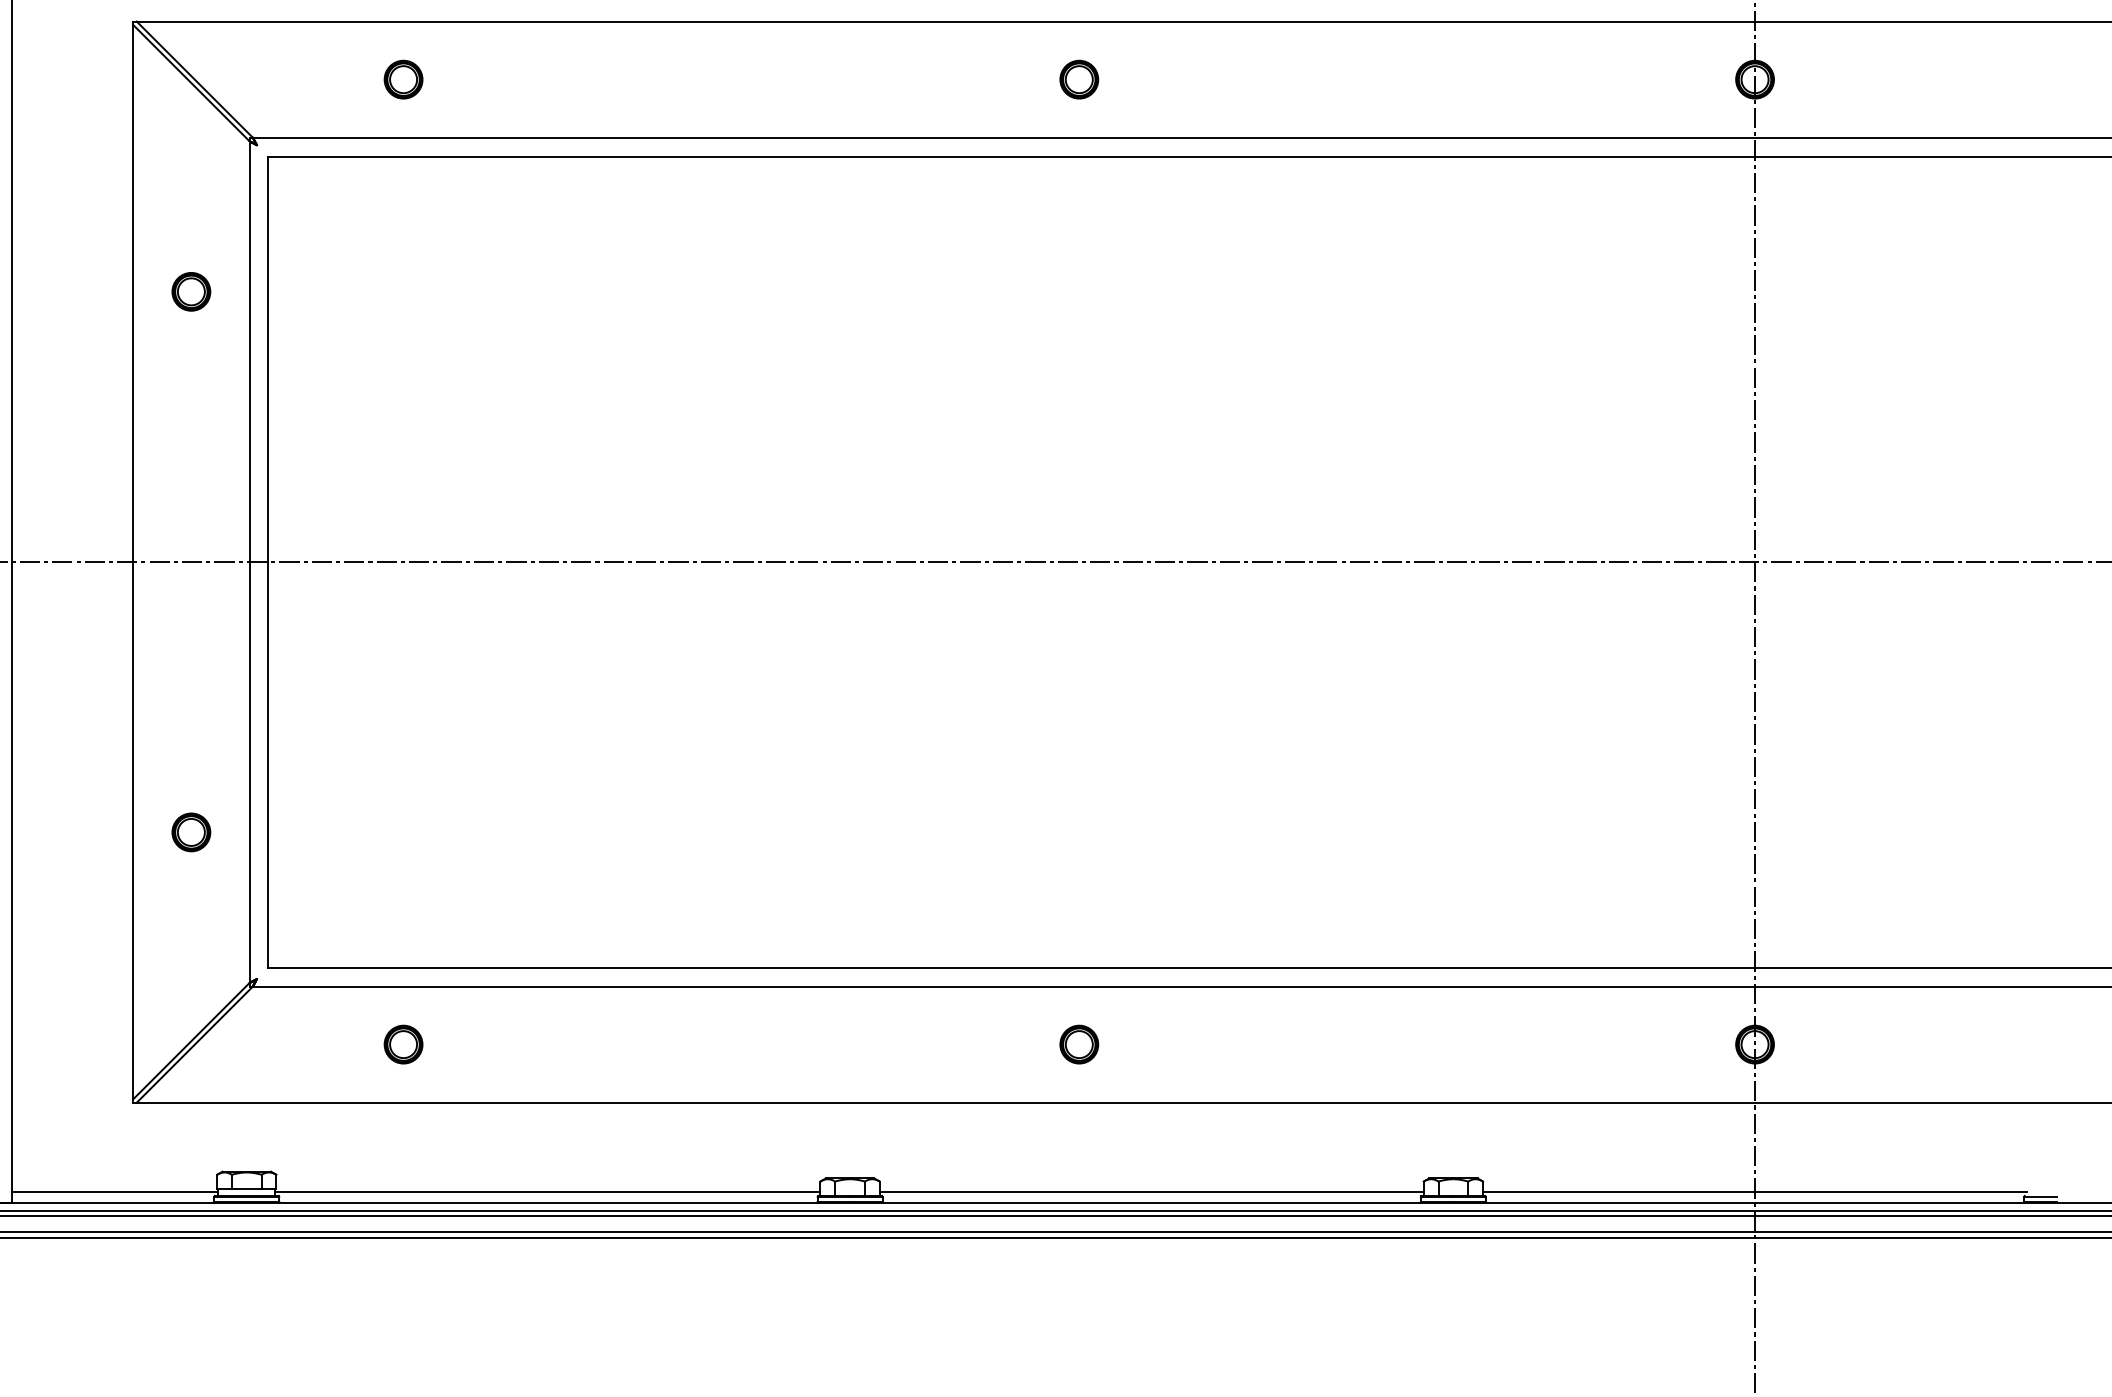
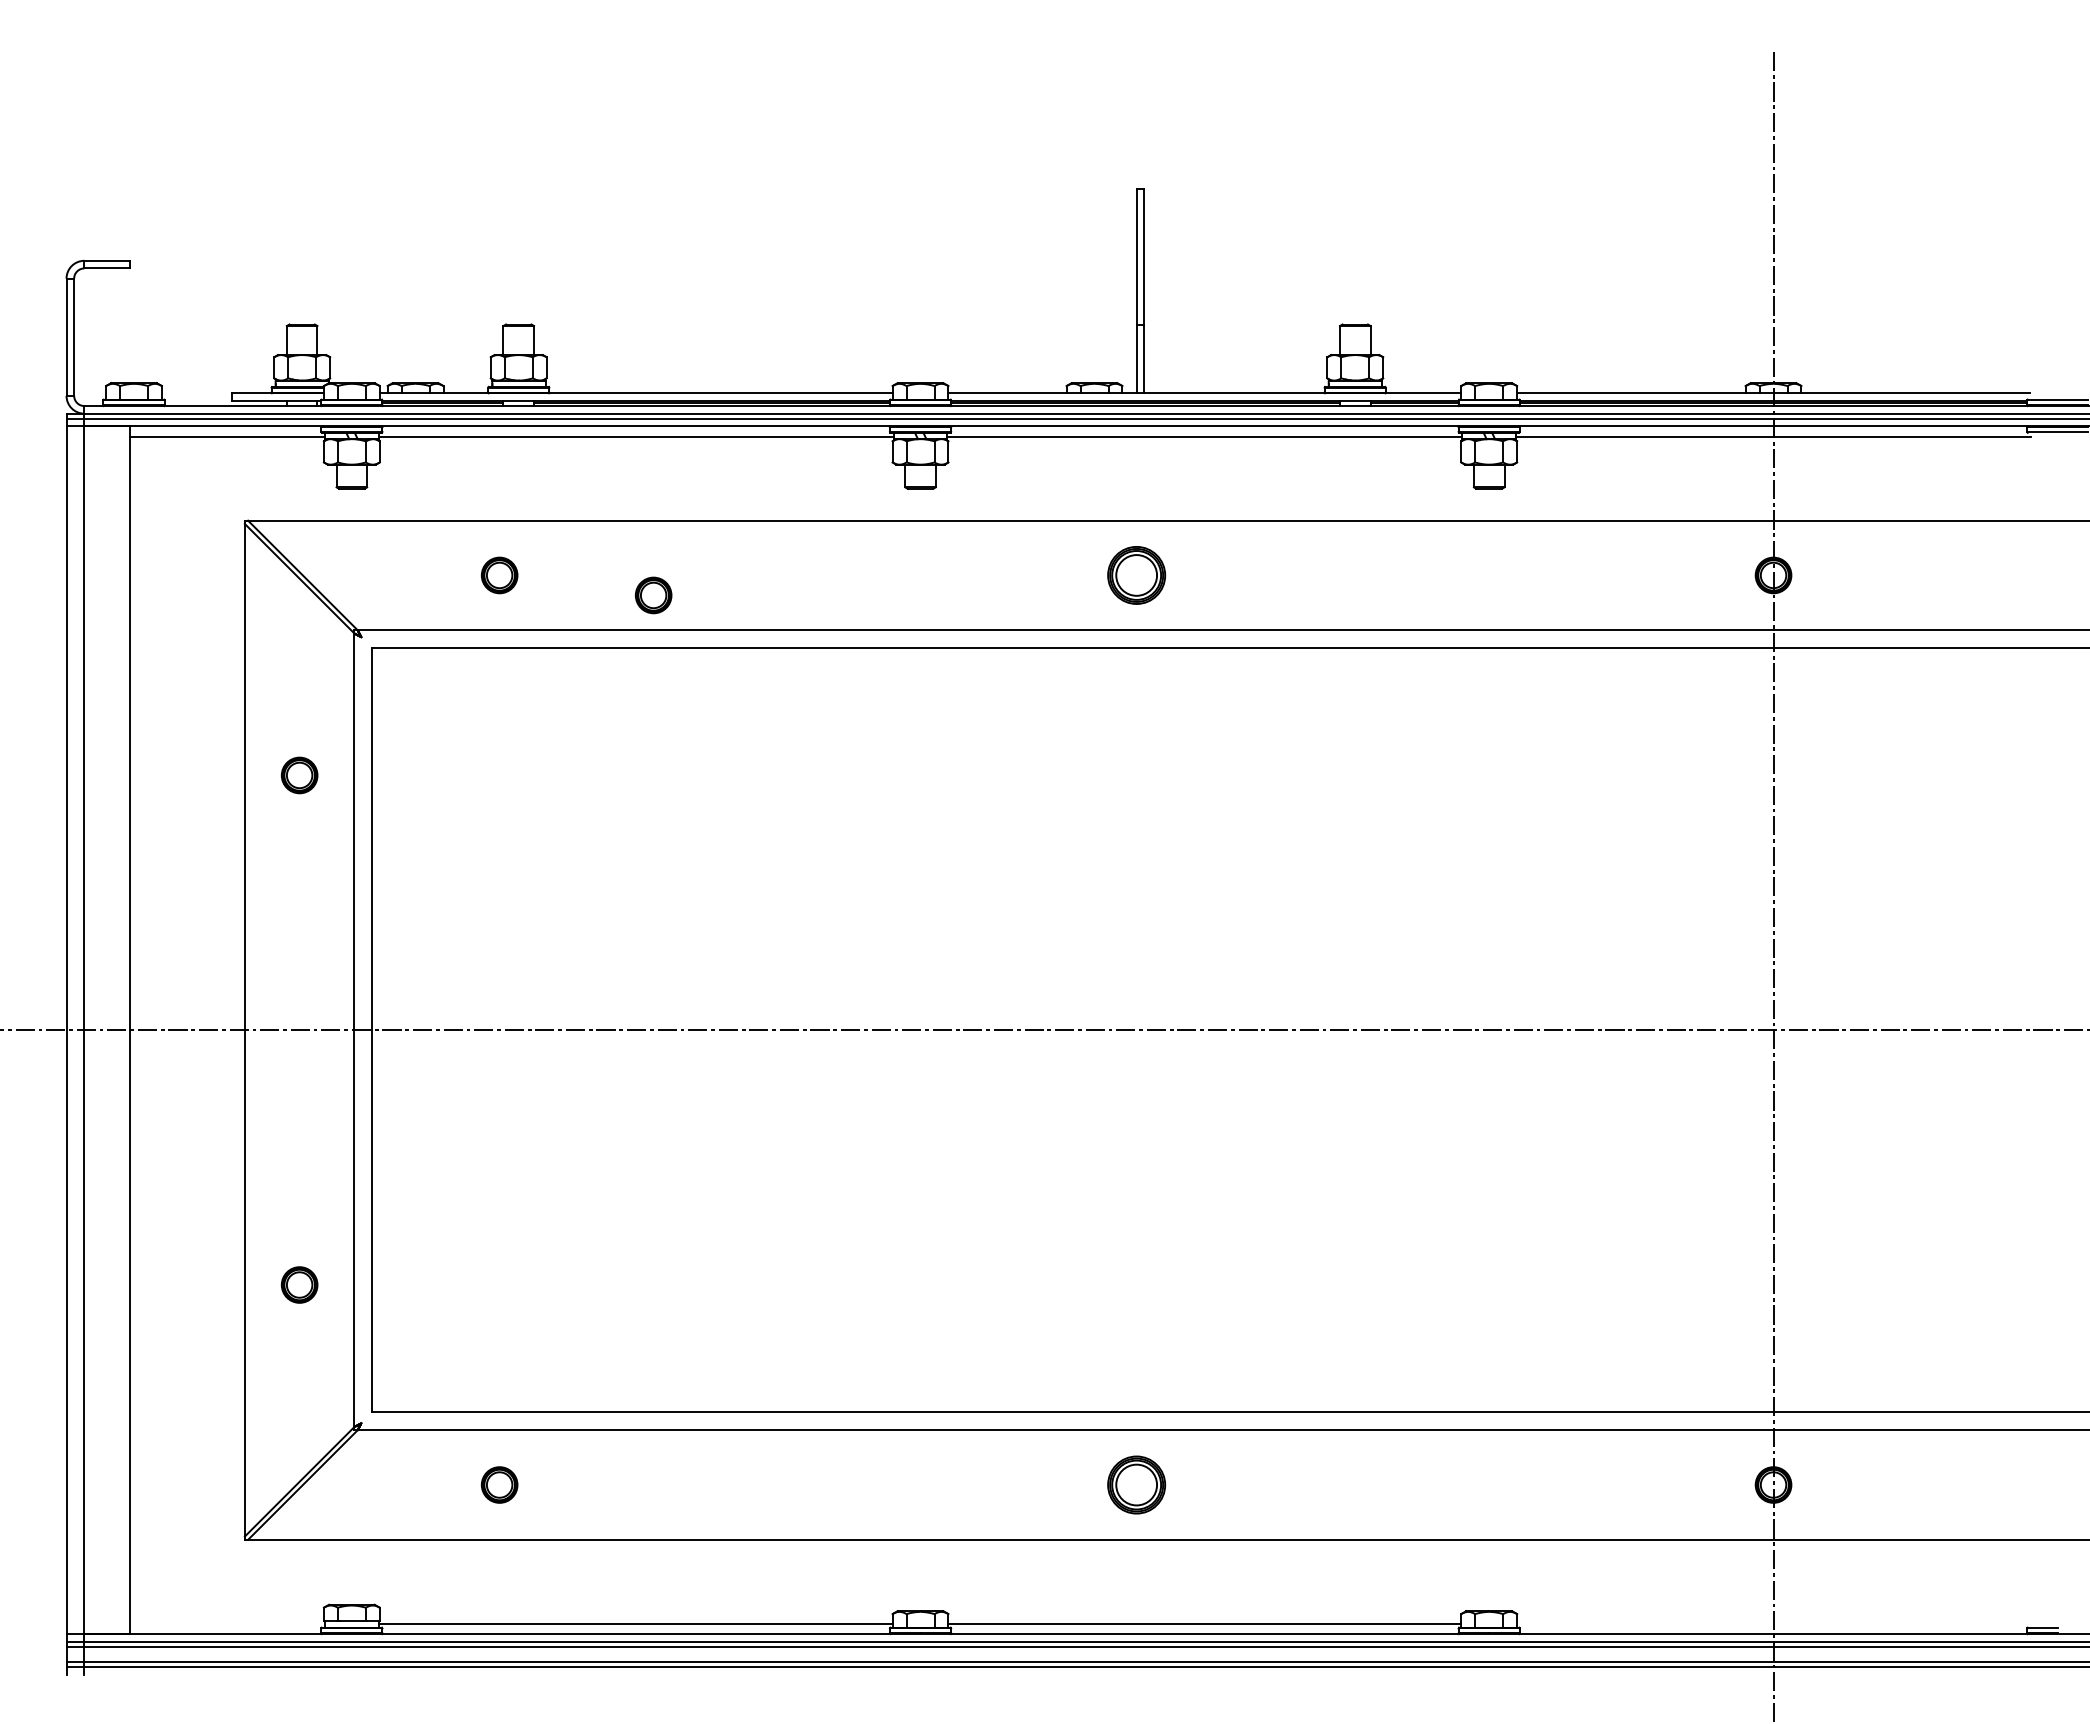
part: (1079, 79) -> (1136, 575), size x1.6
part: (566, 100) -> (653, 595), added
part: (1079, 1044) -> (1136, 1484), size x1.6
line: (114, 1191) -> (227, 1623), removed
line: (1755, 1191) -> (1773, 1623), removed

